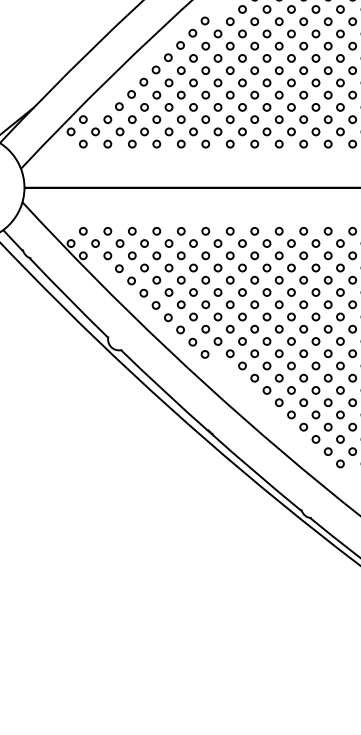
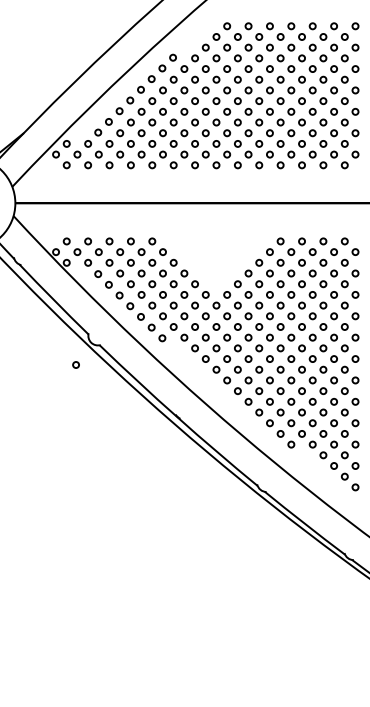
part: (254, 255) -> (216, 262), removed
circle: (204, 353) -> (75, 364), moved

